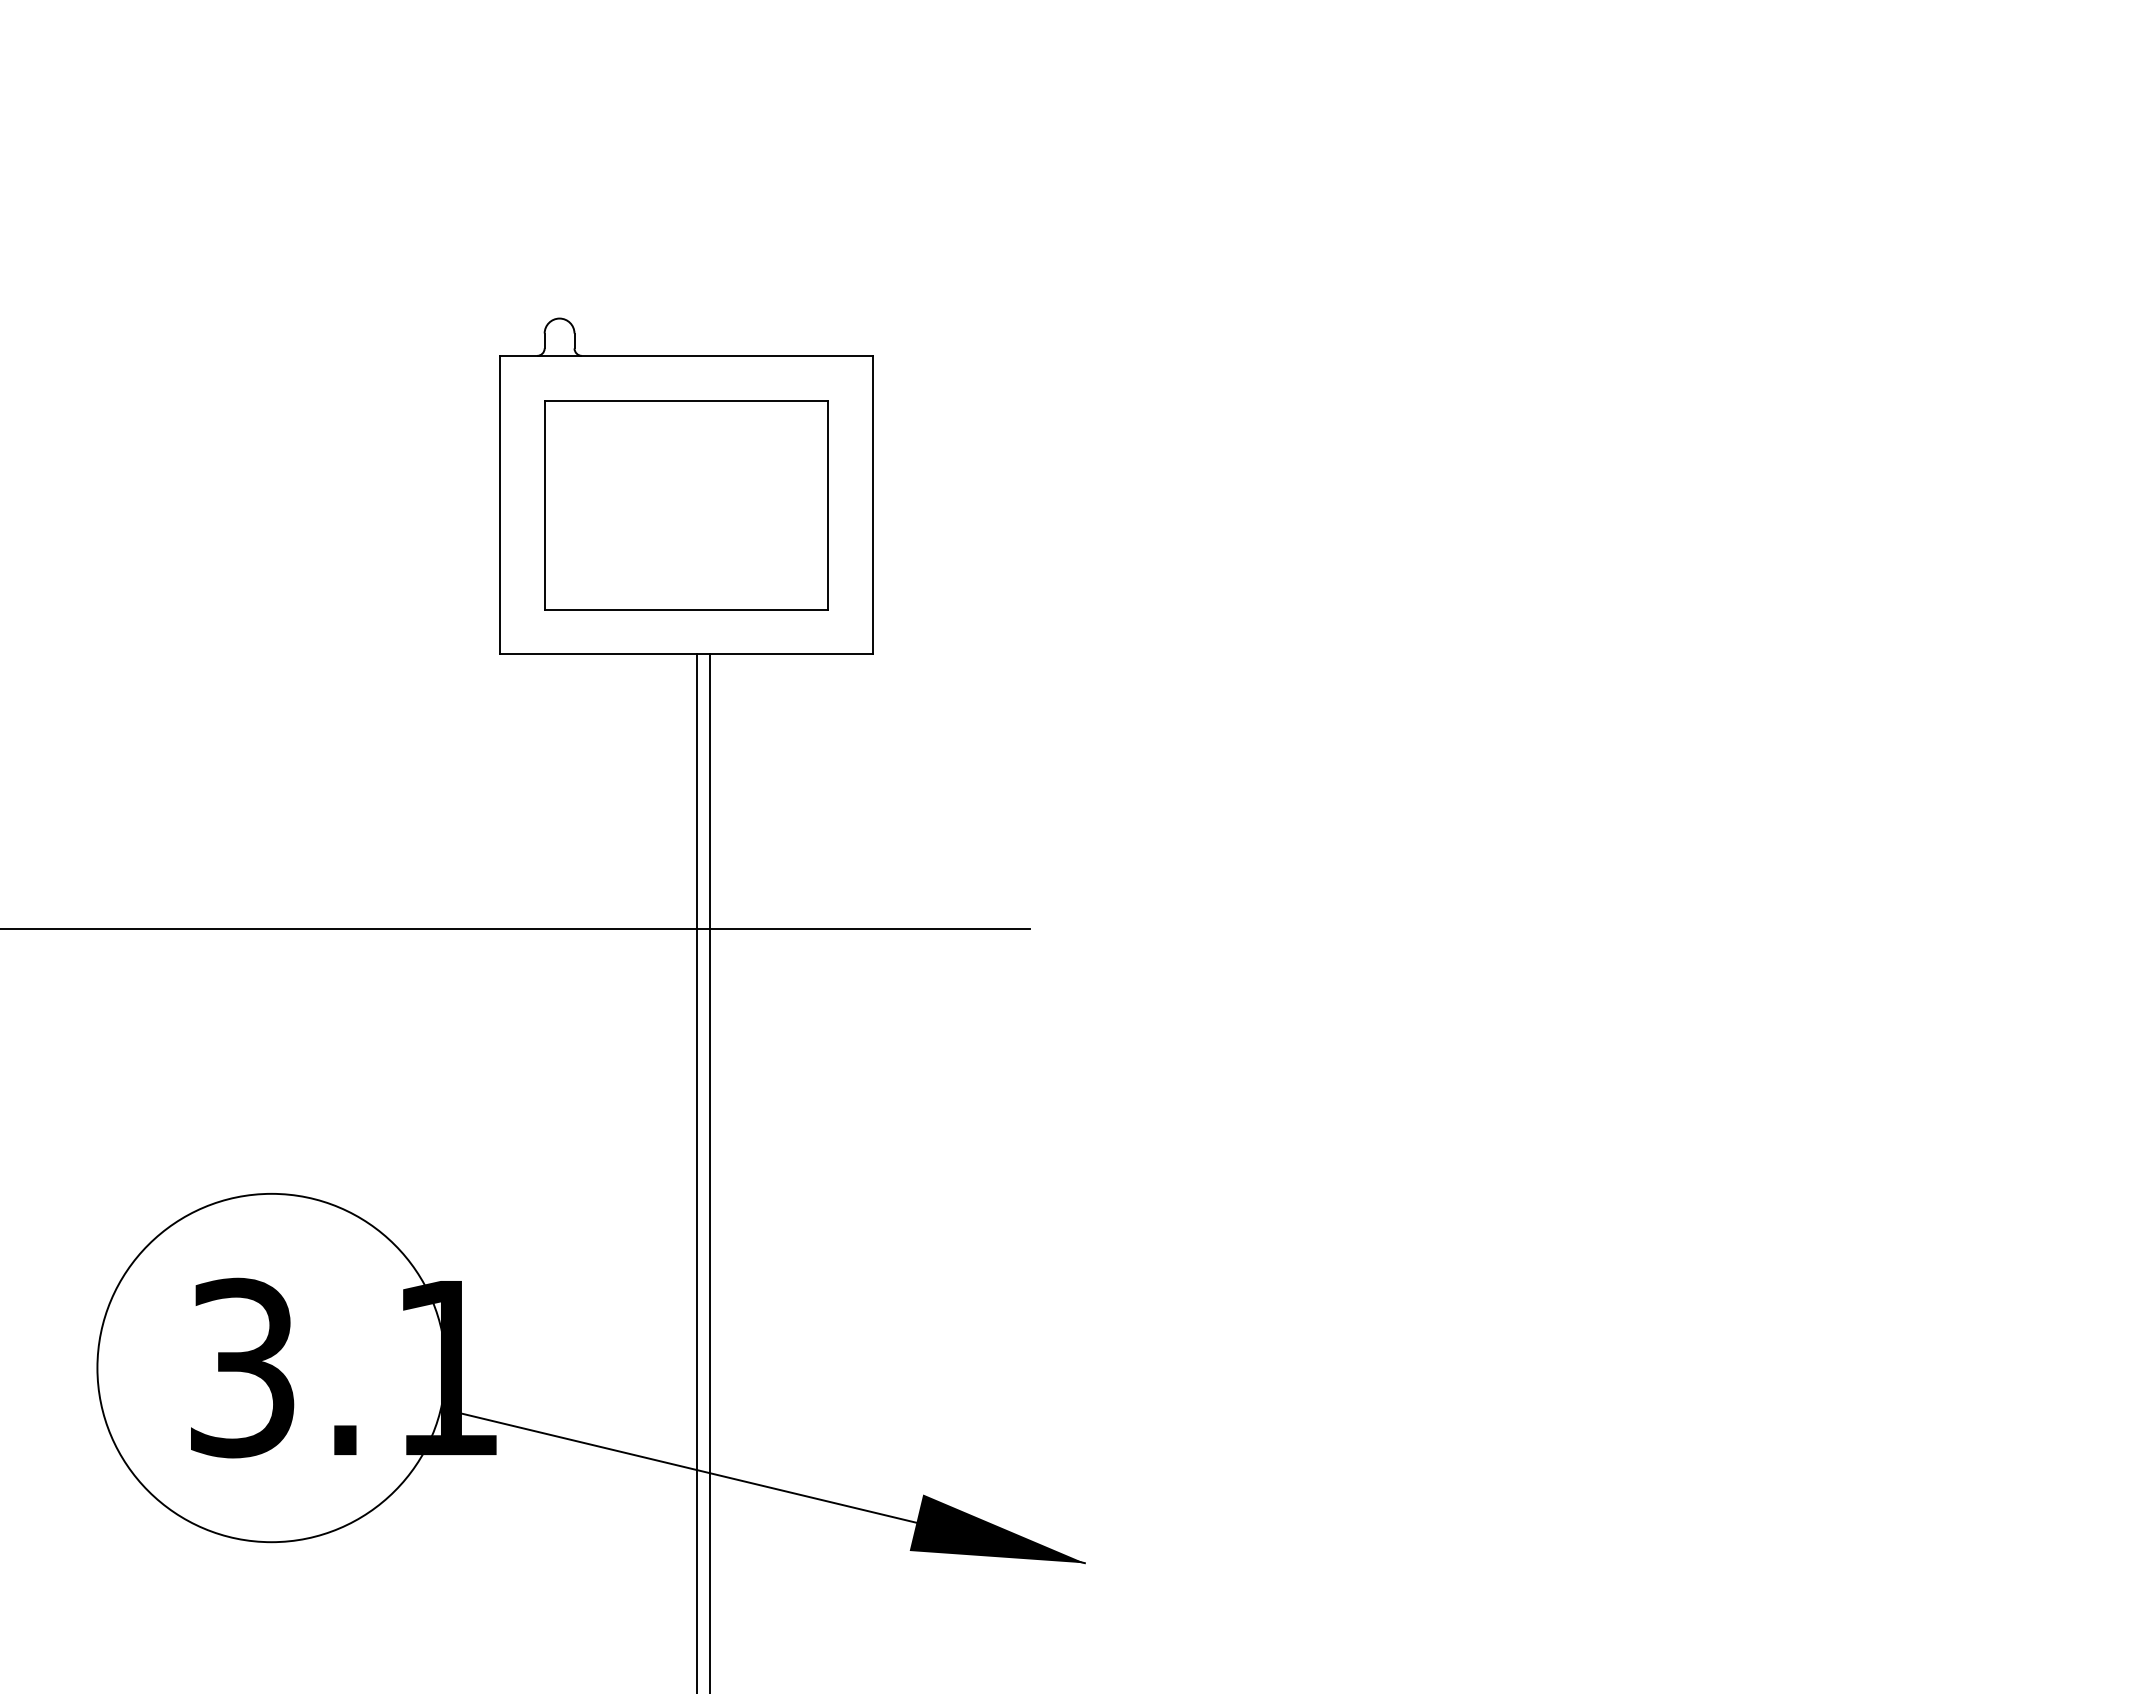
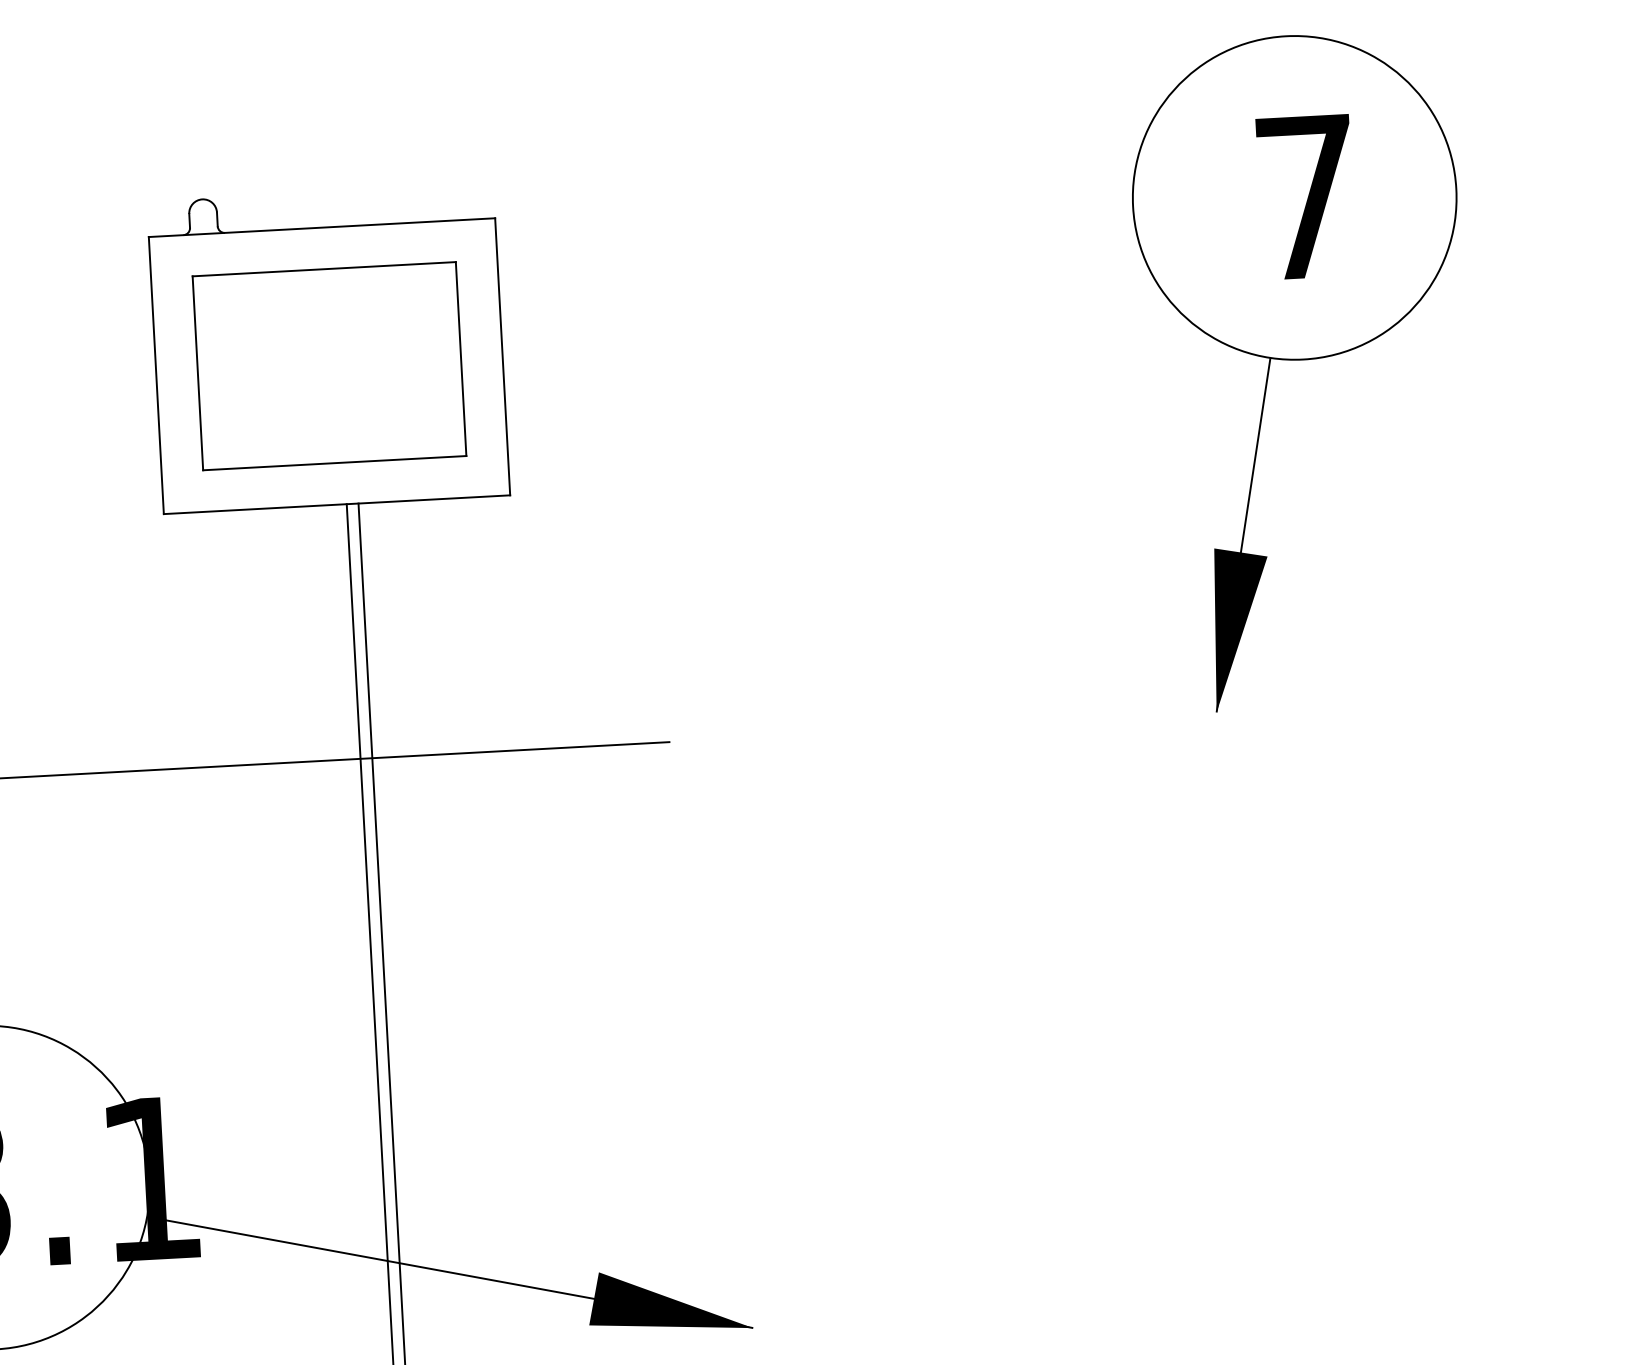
part: (1733, 555) -> (1303, 360), added

